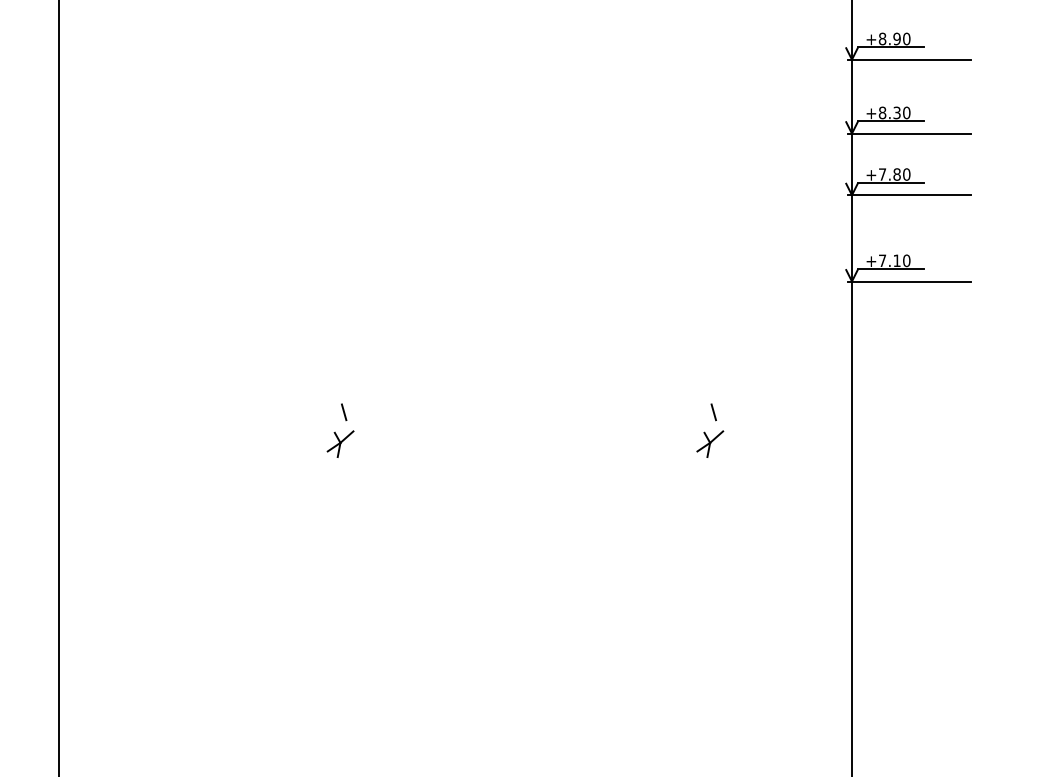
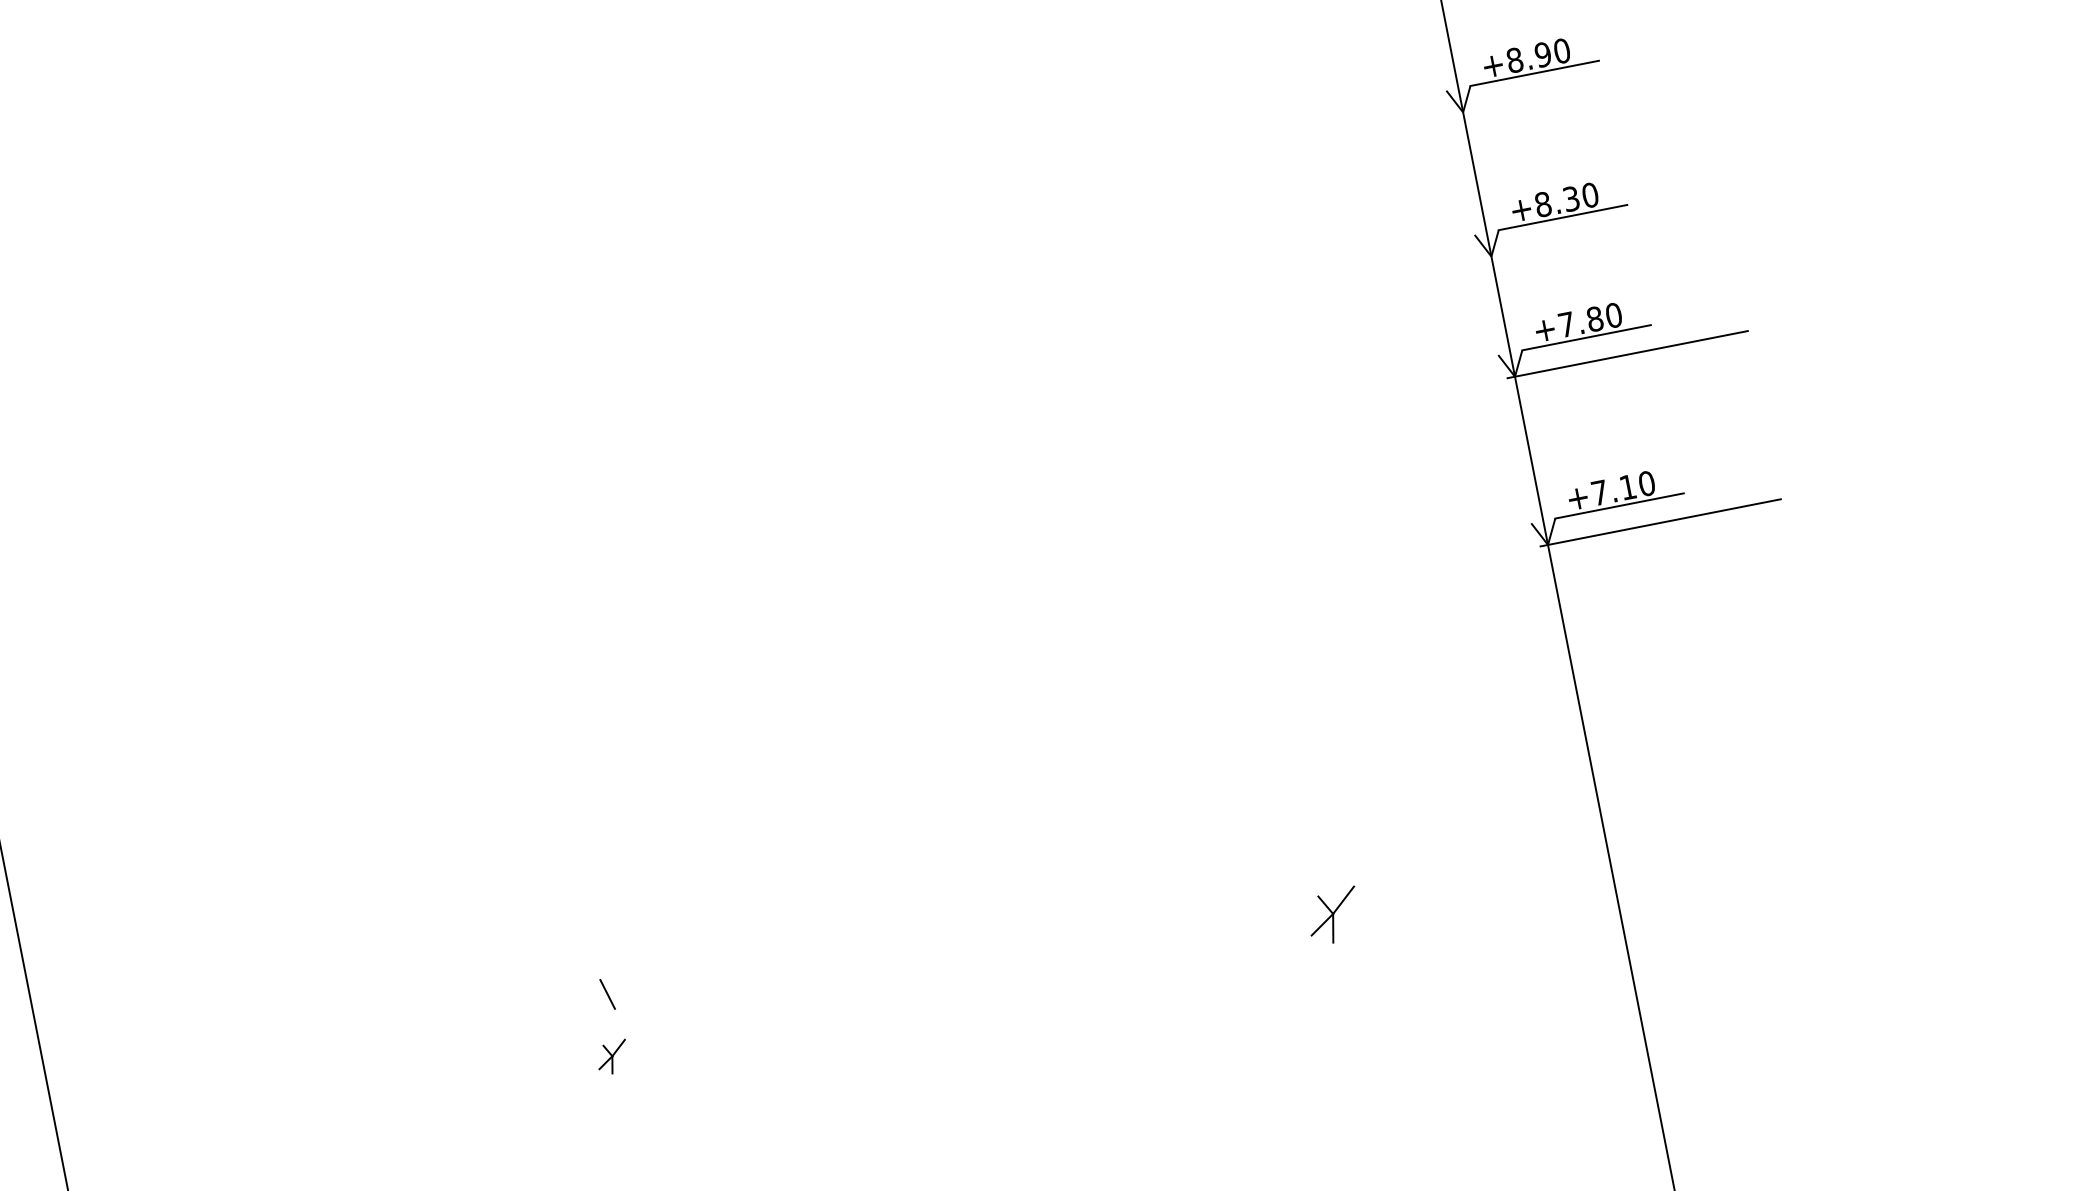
line: (909, 59) -> (1575, 89), removed
line: (909, 133) -> (1603, 234), removed
line: (713, 412) -> (1328, 853), removed
part: (340, 443) -> (612, 1056), size x0.6

